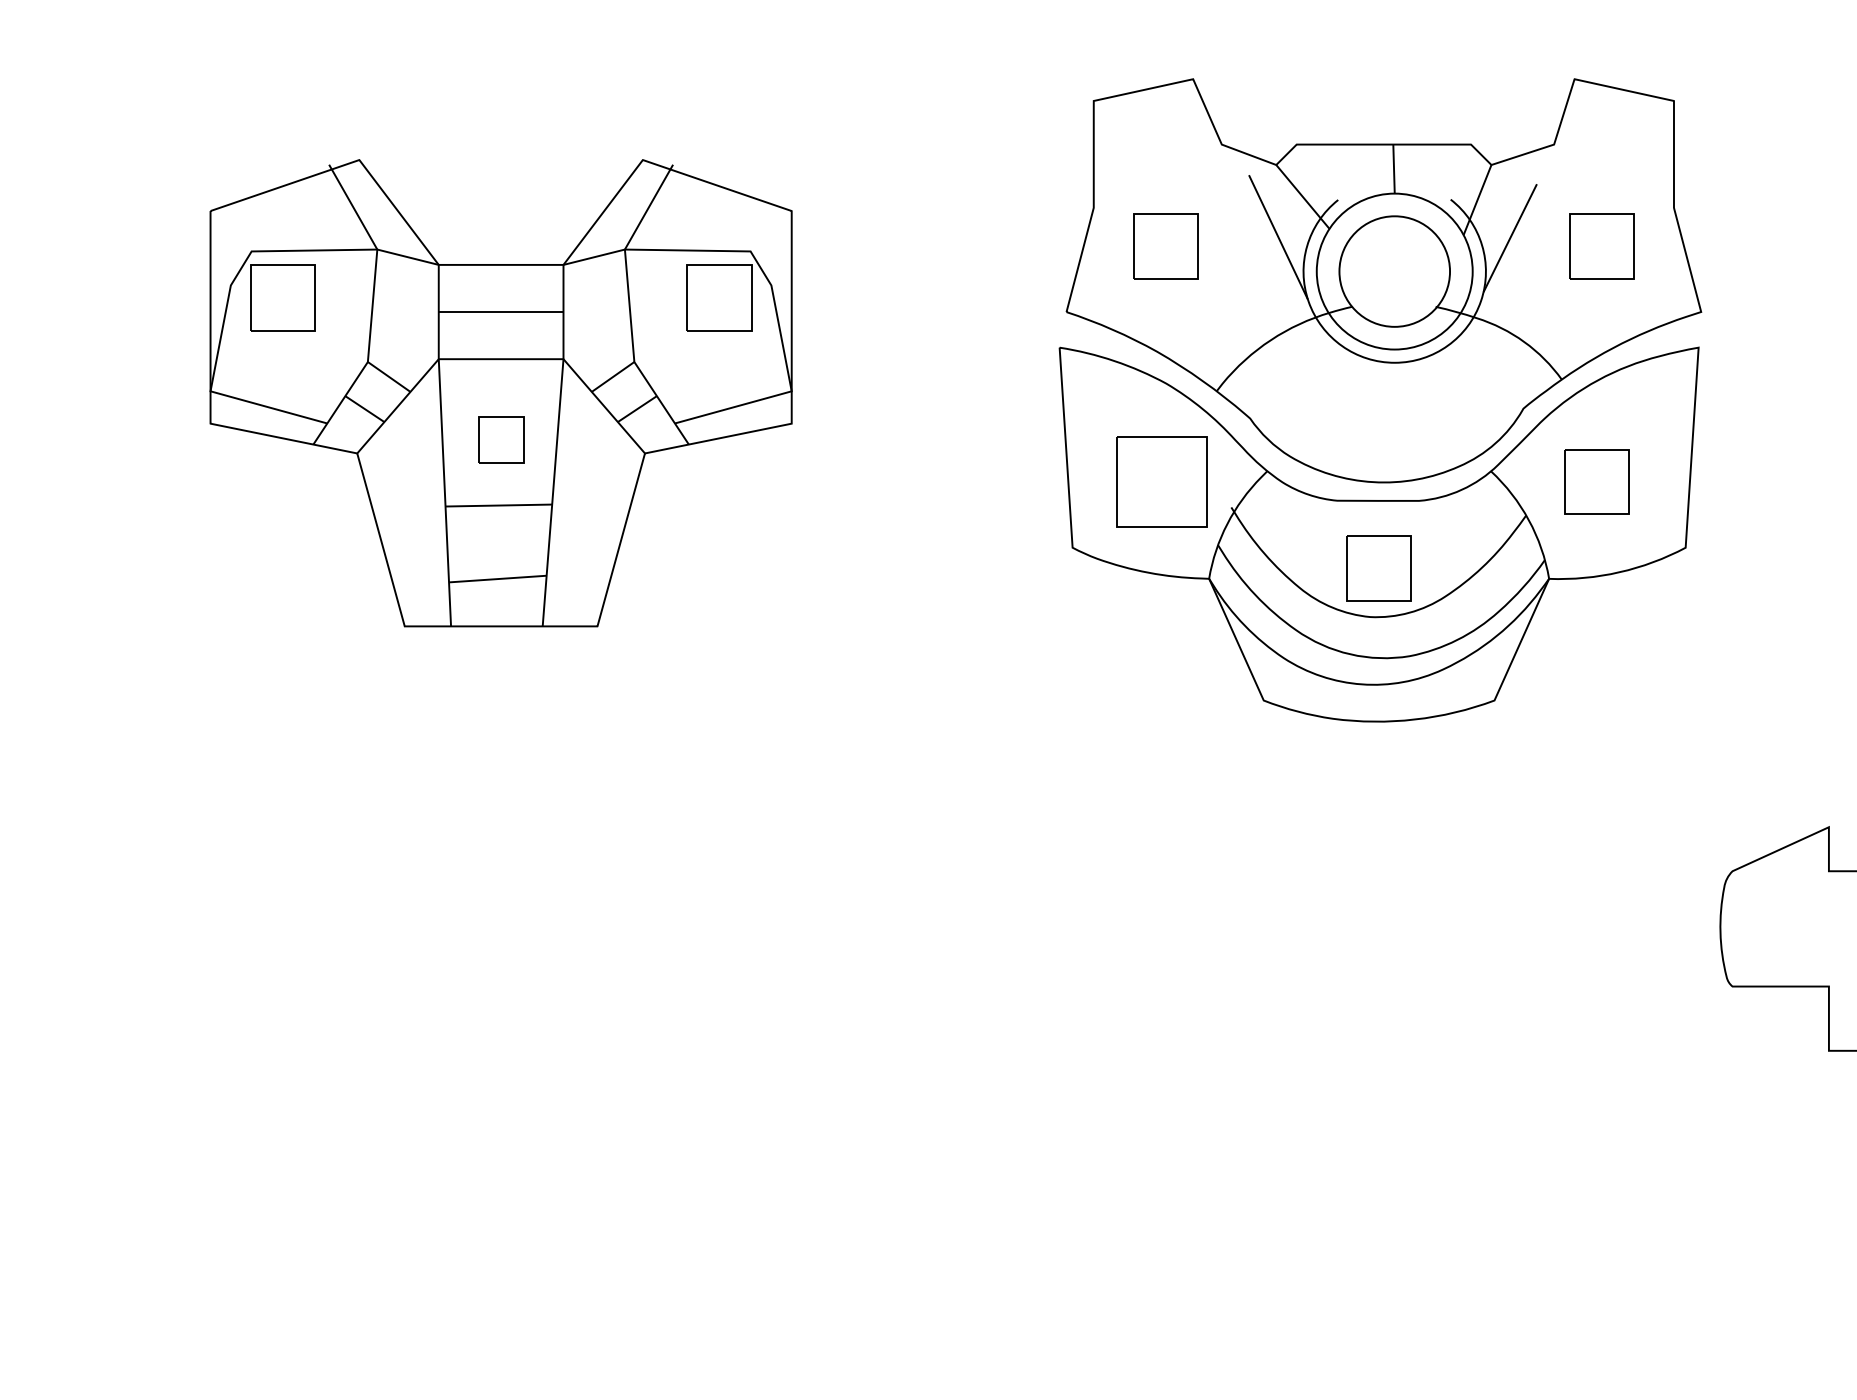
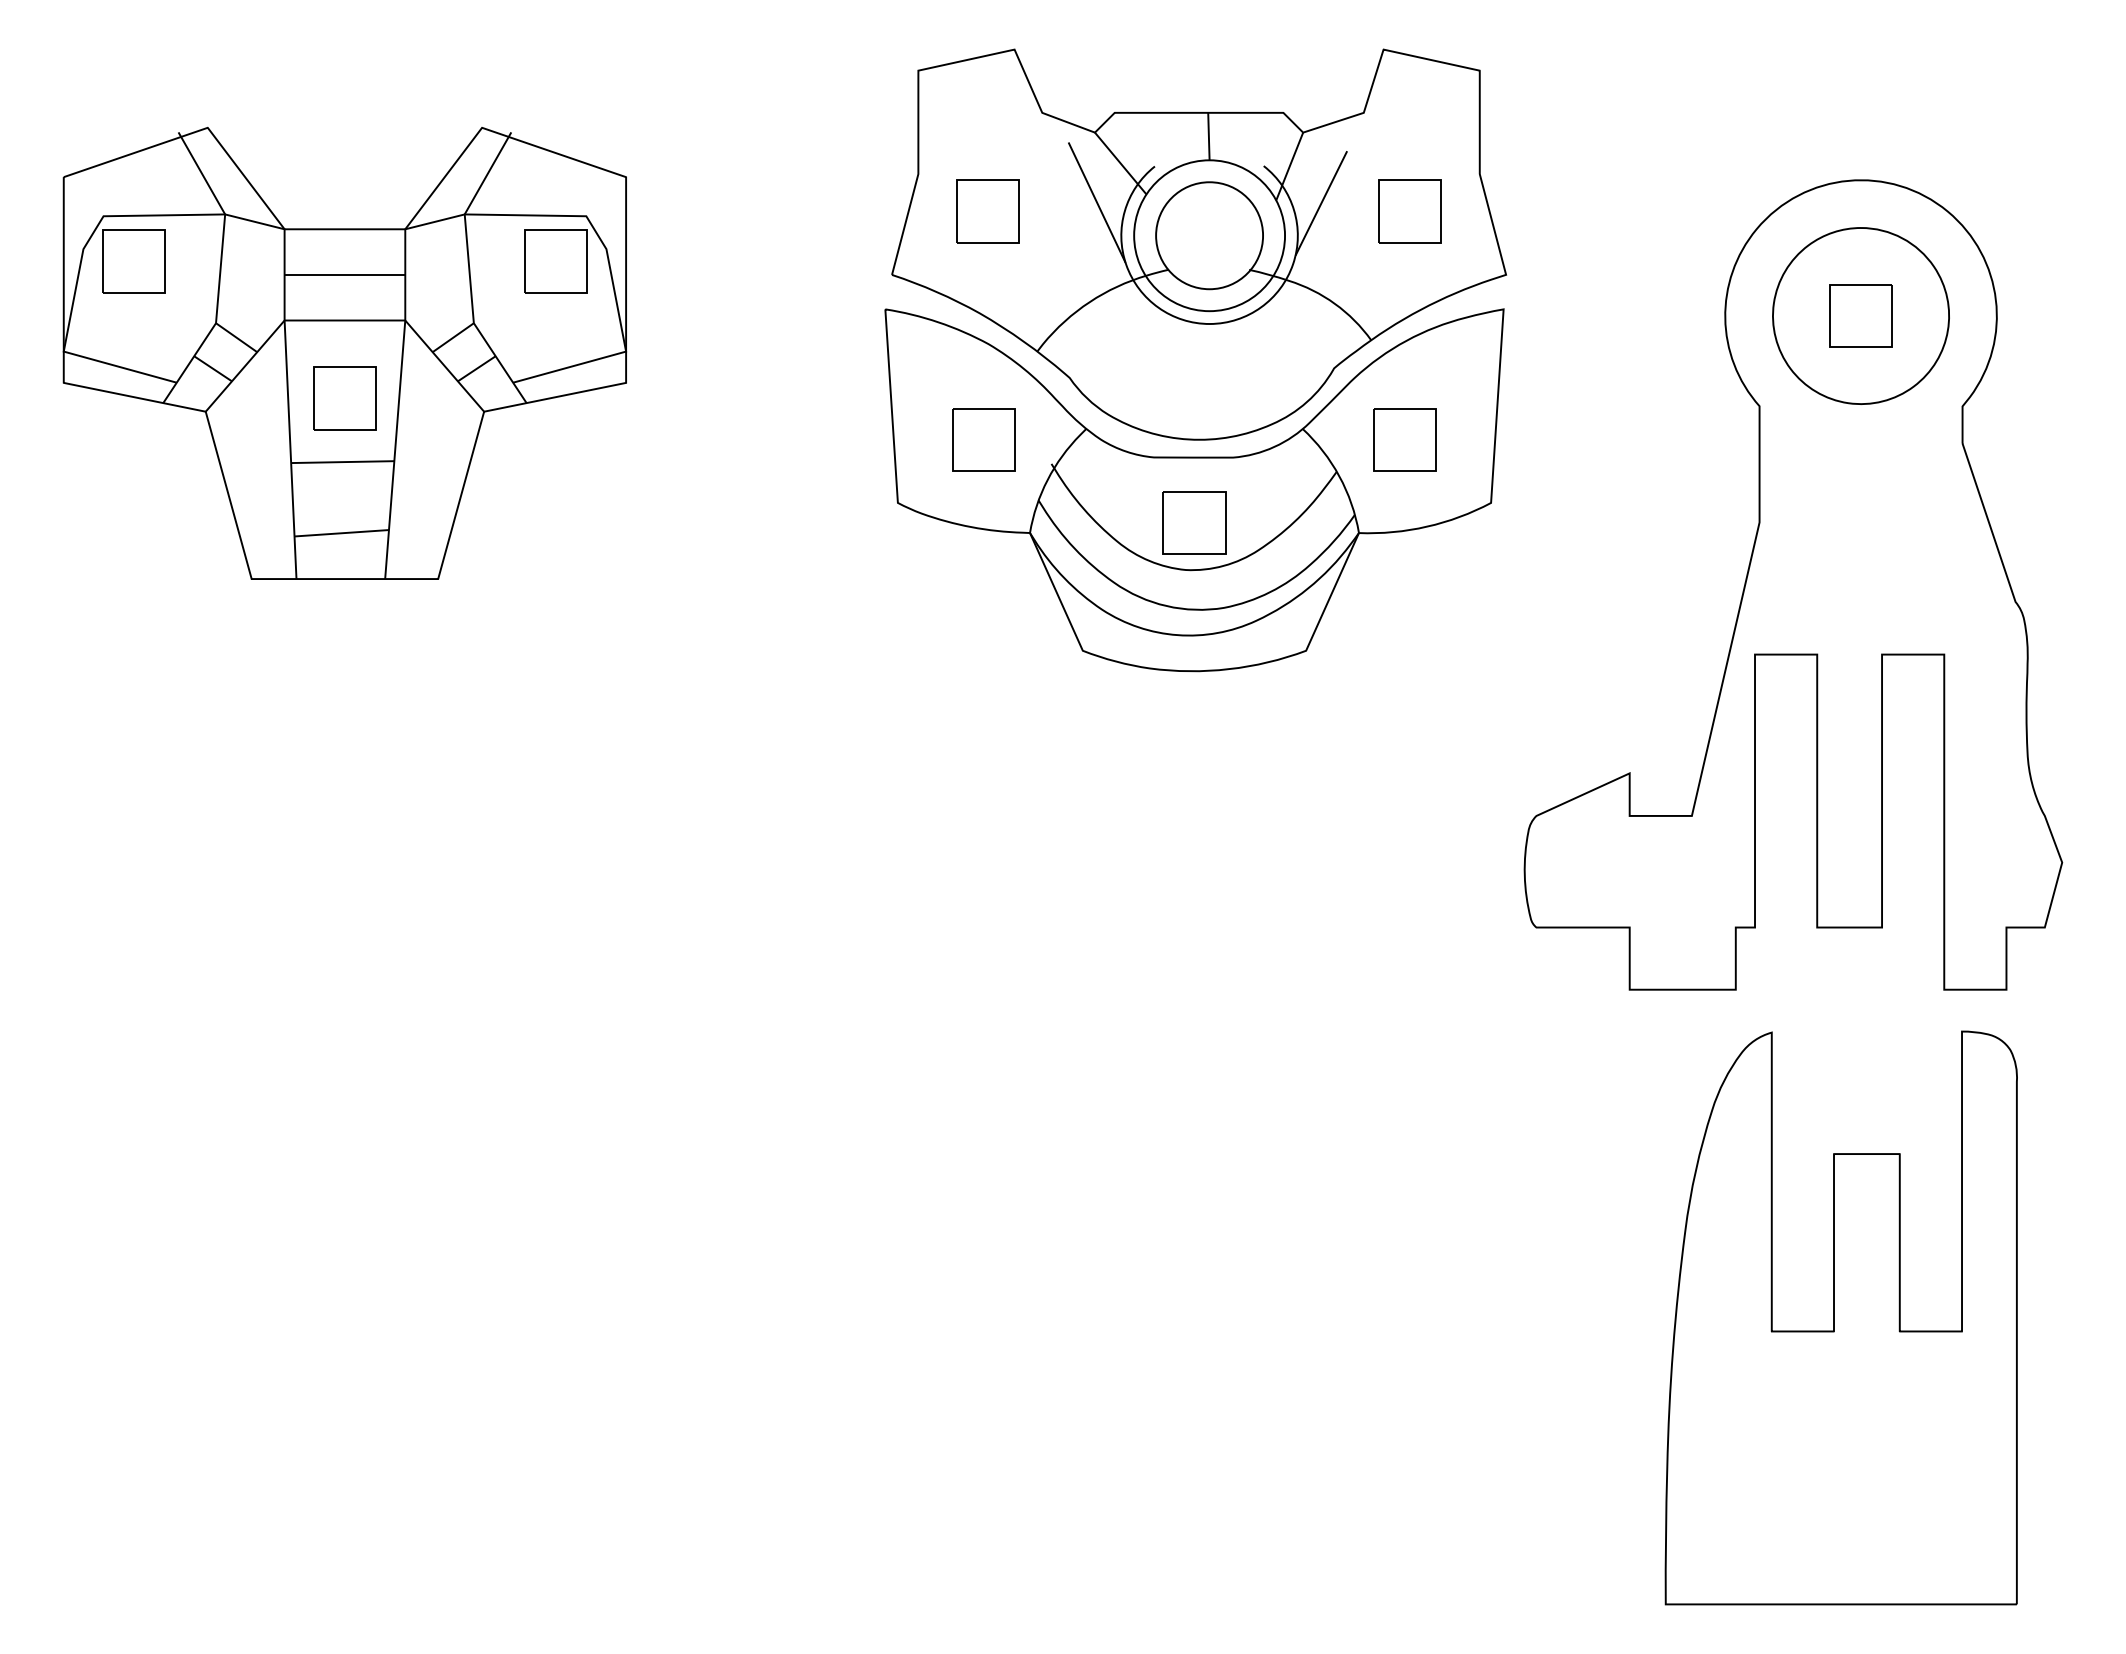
part: (500, 439) -> (344, 398), size x1.43
part: (1161, 482) -> (983, 439), size x0.71

